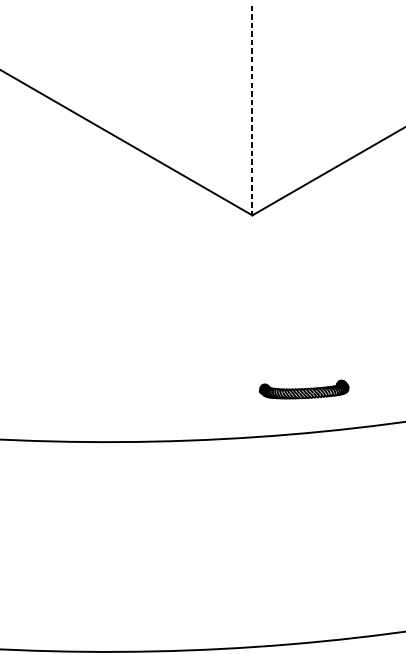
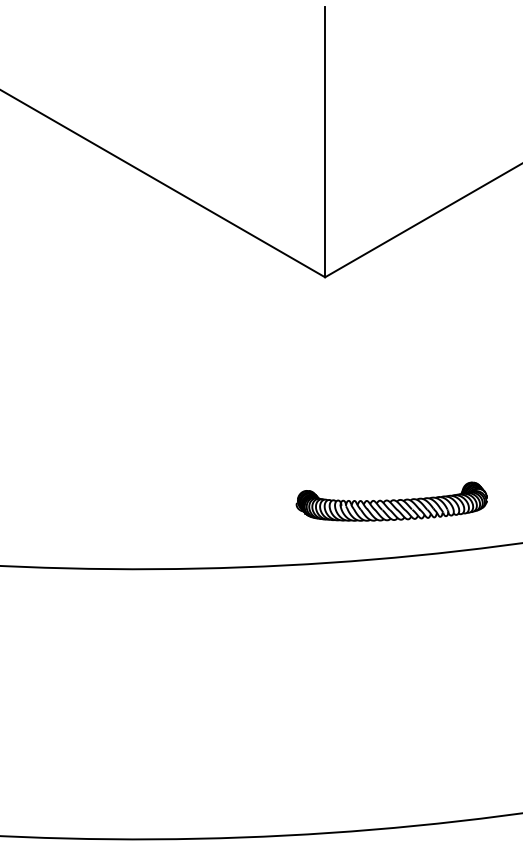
line: (252, 110) -> (325, 142), dashed -> solid
part: (303, 389) -> (391, 501), size x1.67

